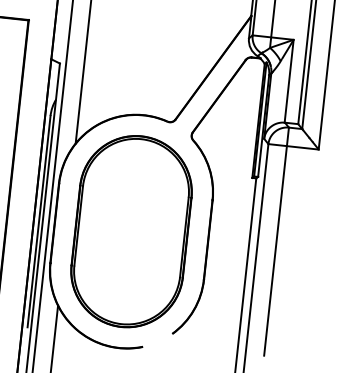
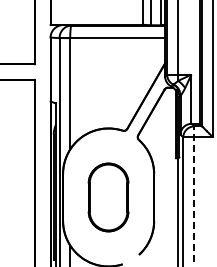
part: (131, 231) -> (108, 197), size x0.6
line: (276, 242) -> (194, 194), solid -> dashed

